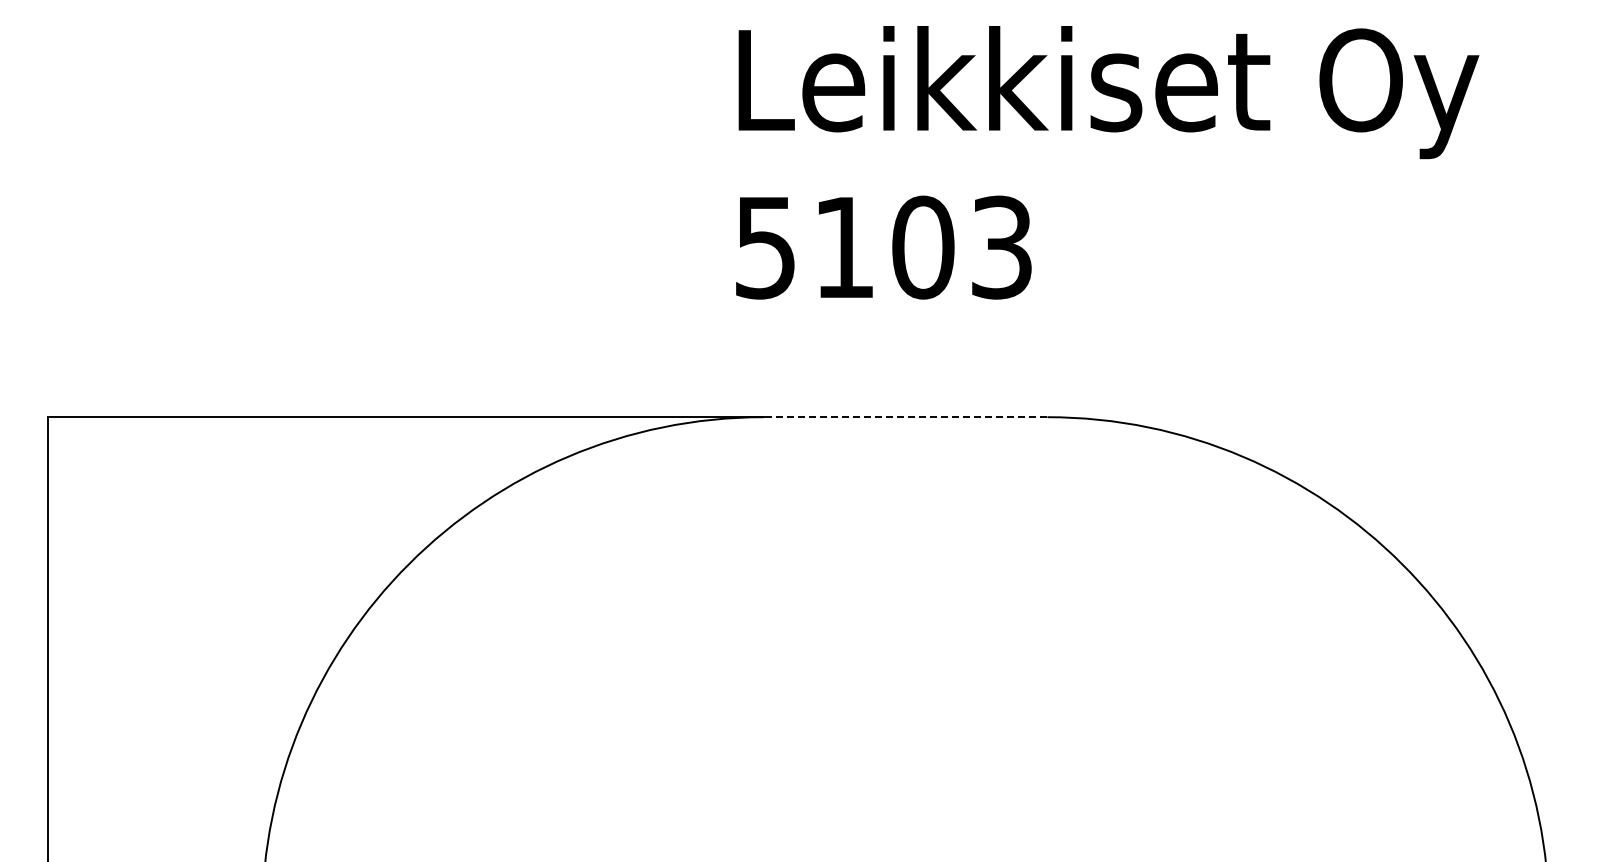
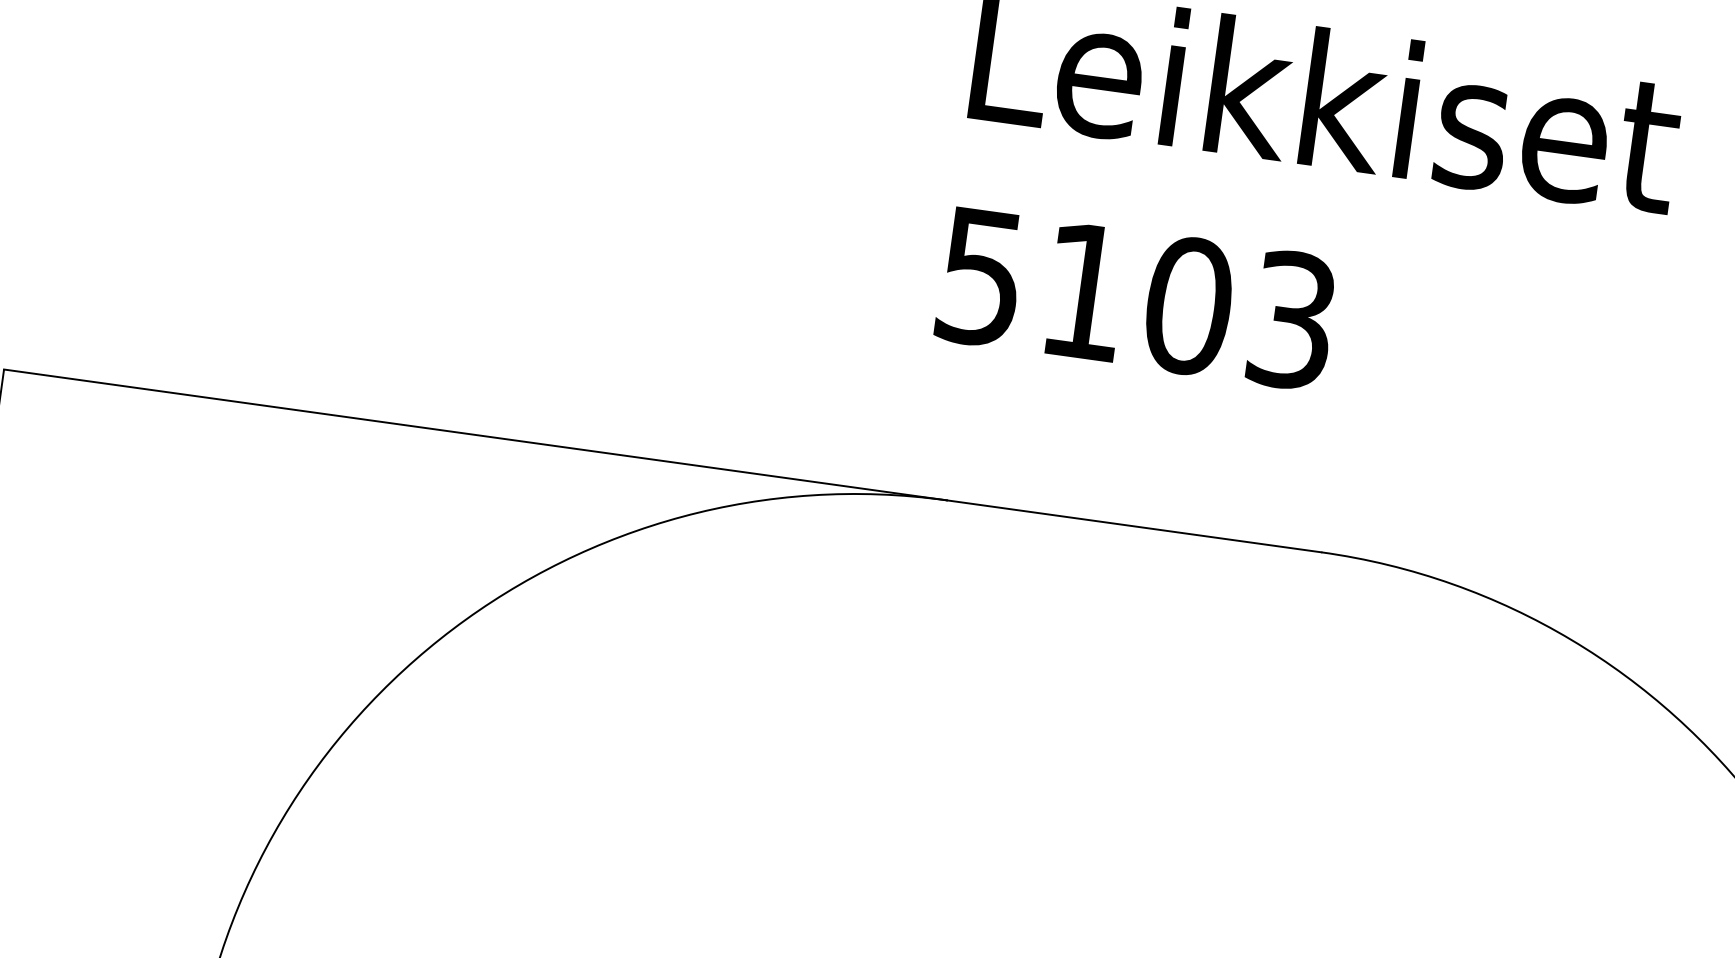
line: (905, 417) -> (1134, 526), dashed -> solid

